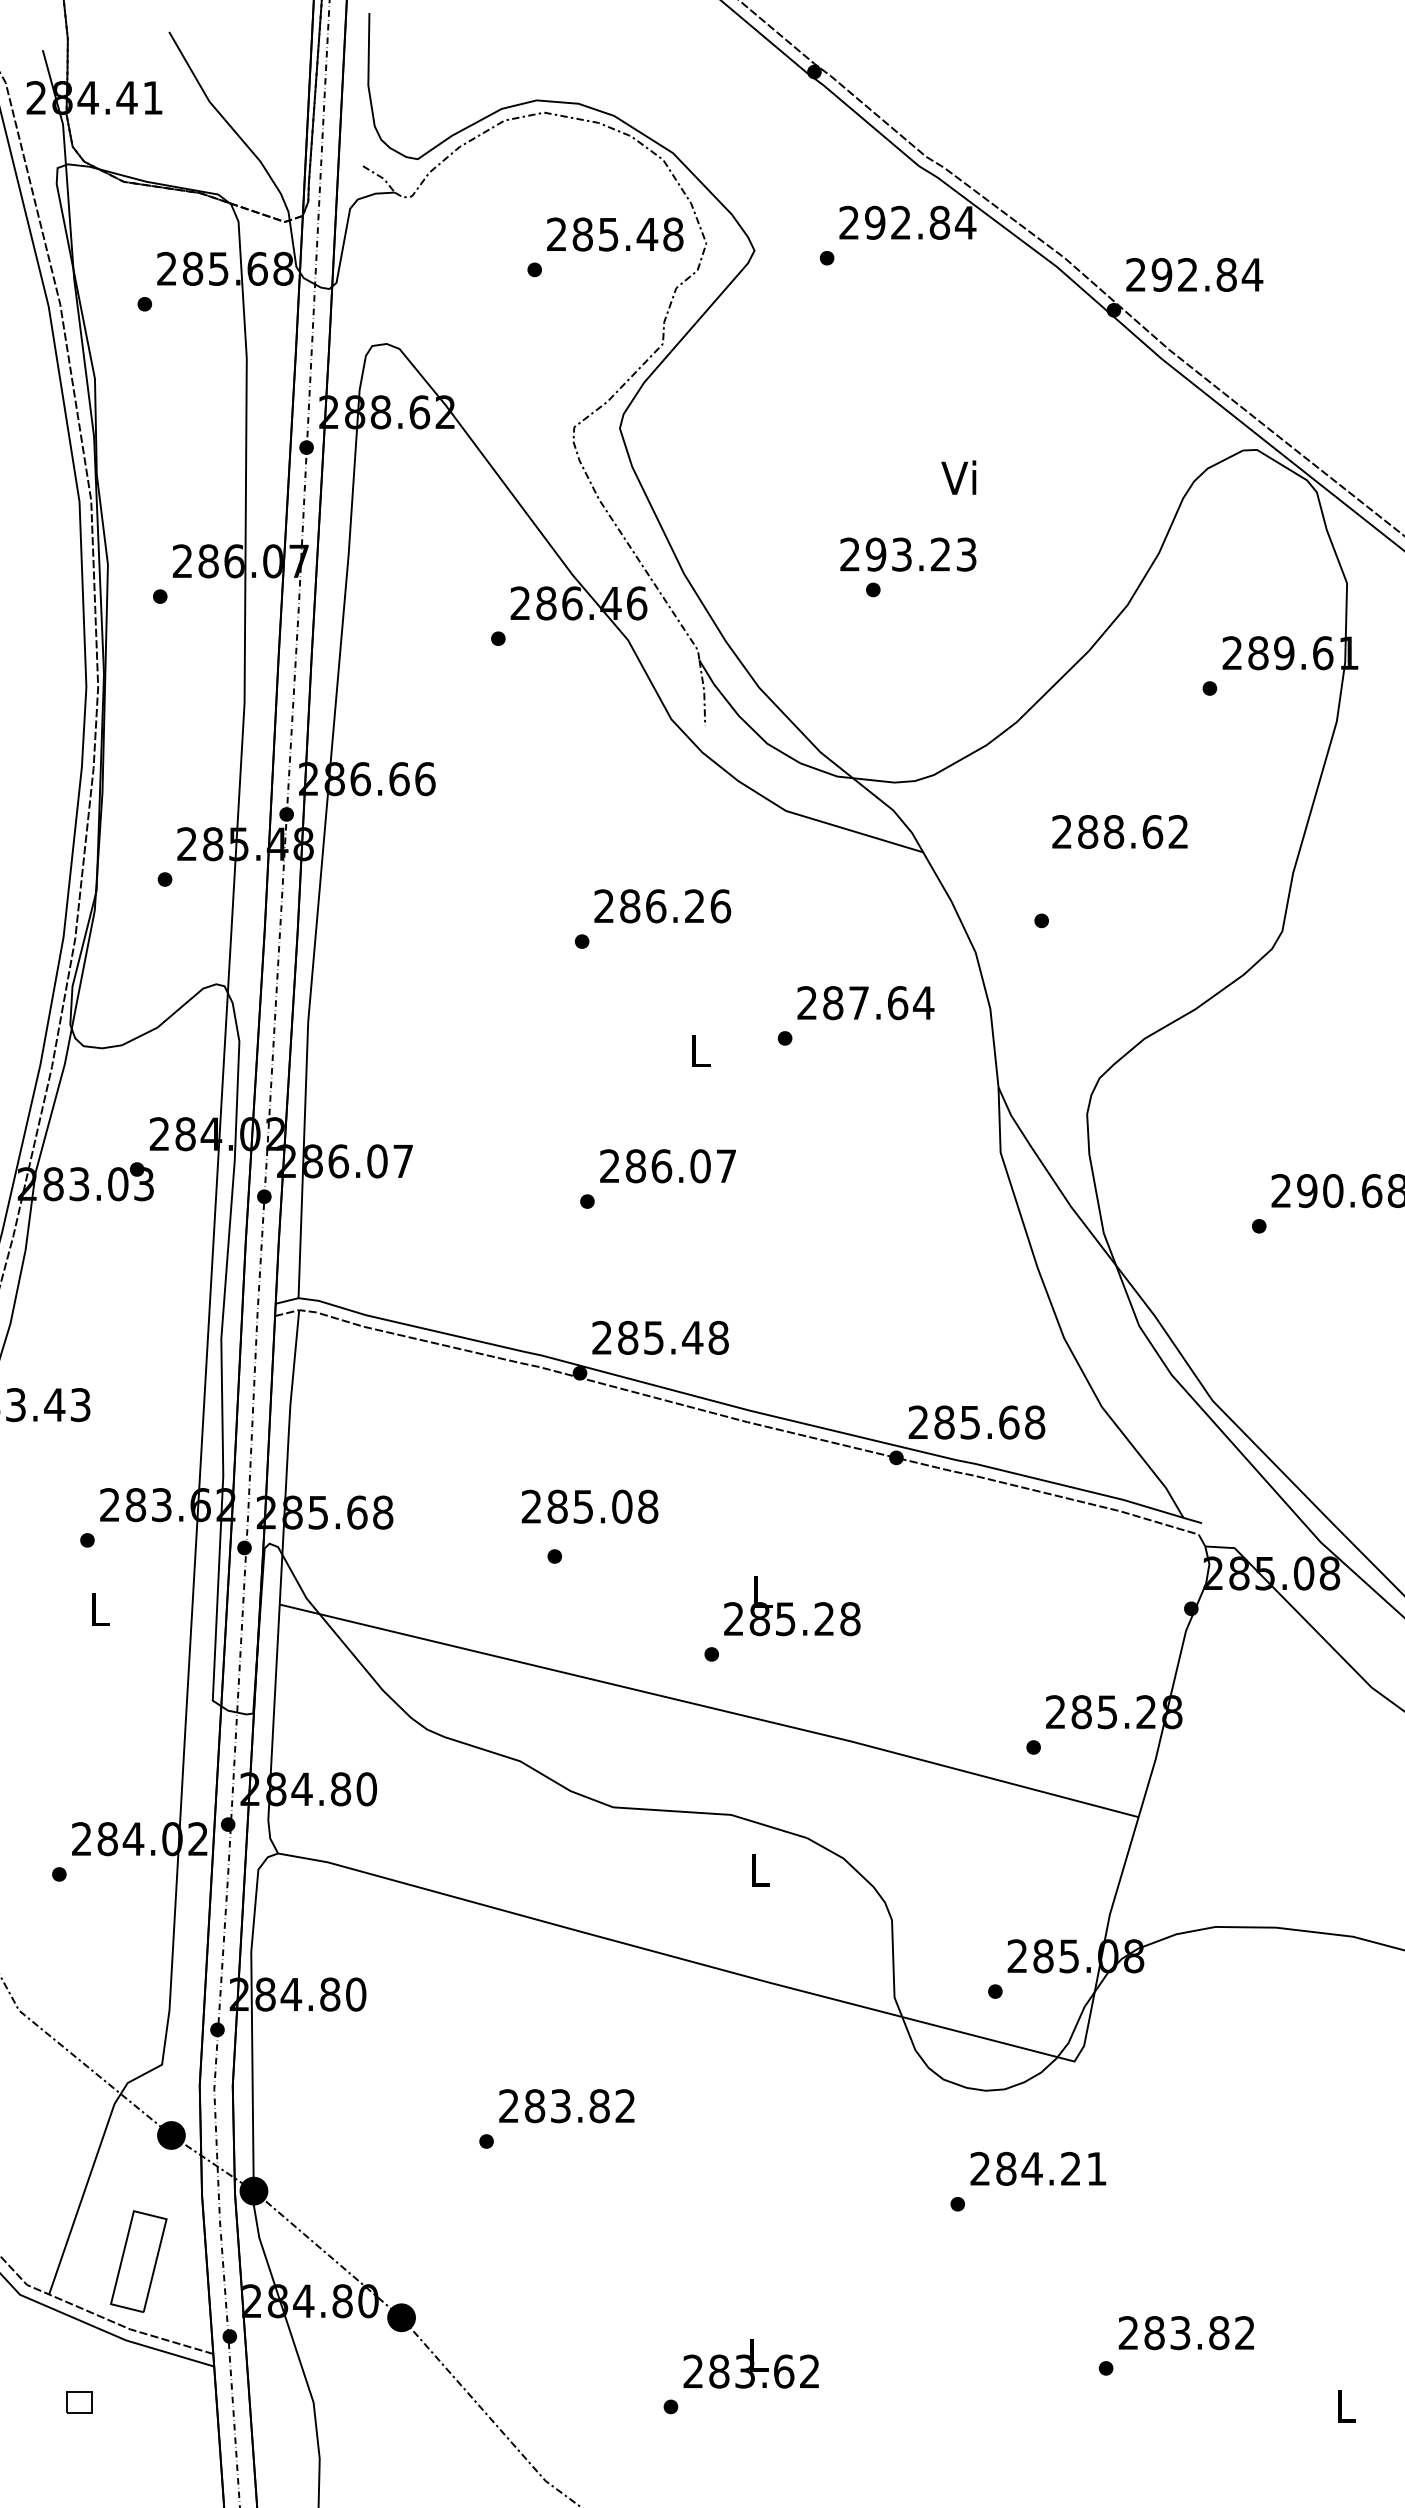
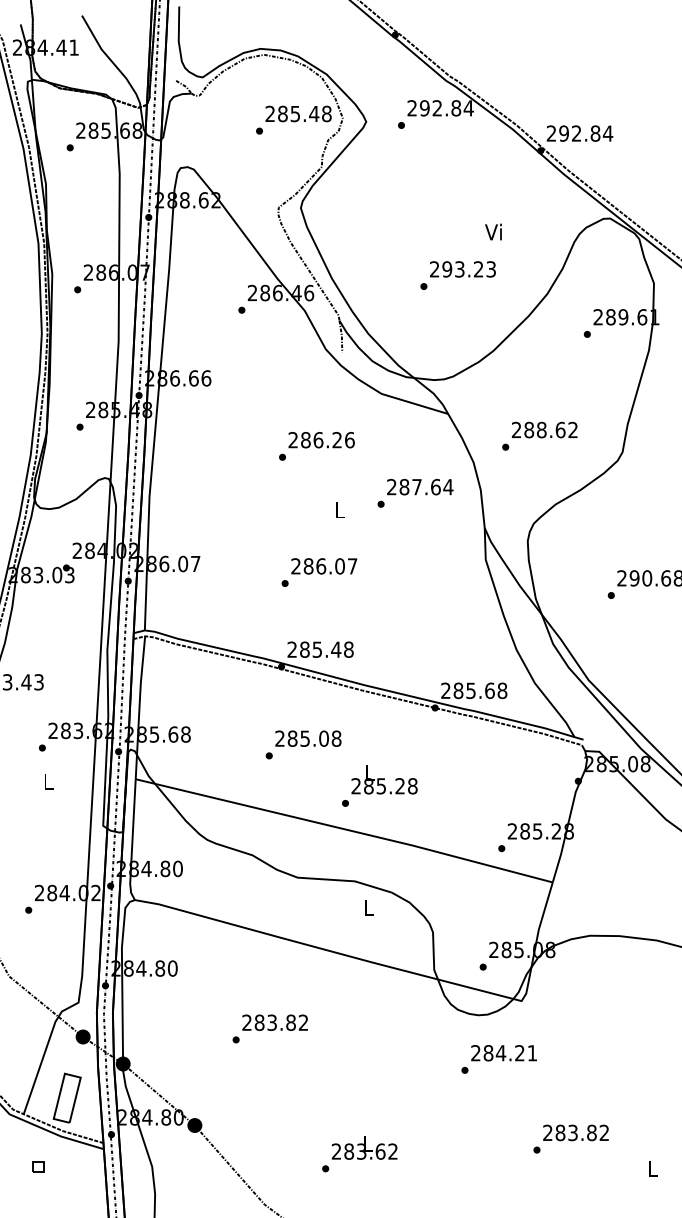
text: (958, 476) -> (493, 231), moved
text: (907, 554) -> (462, 269), moved
text: (1119, 830) -> (544, 429), moved
text: (590, 1506) -> (308, 738), moved

